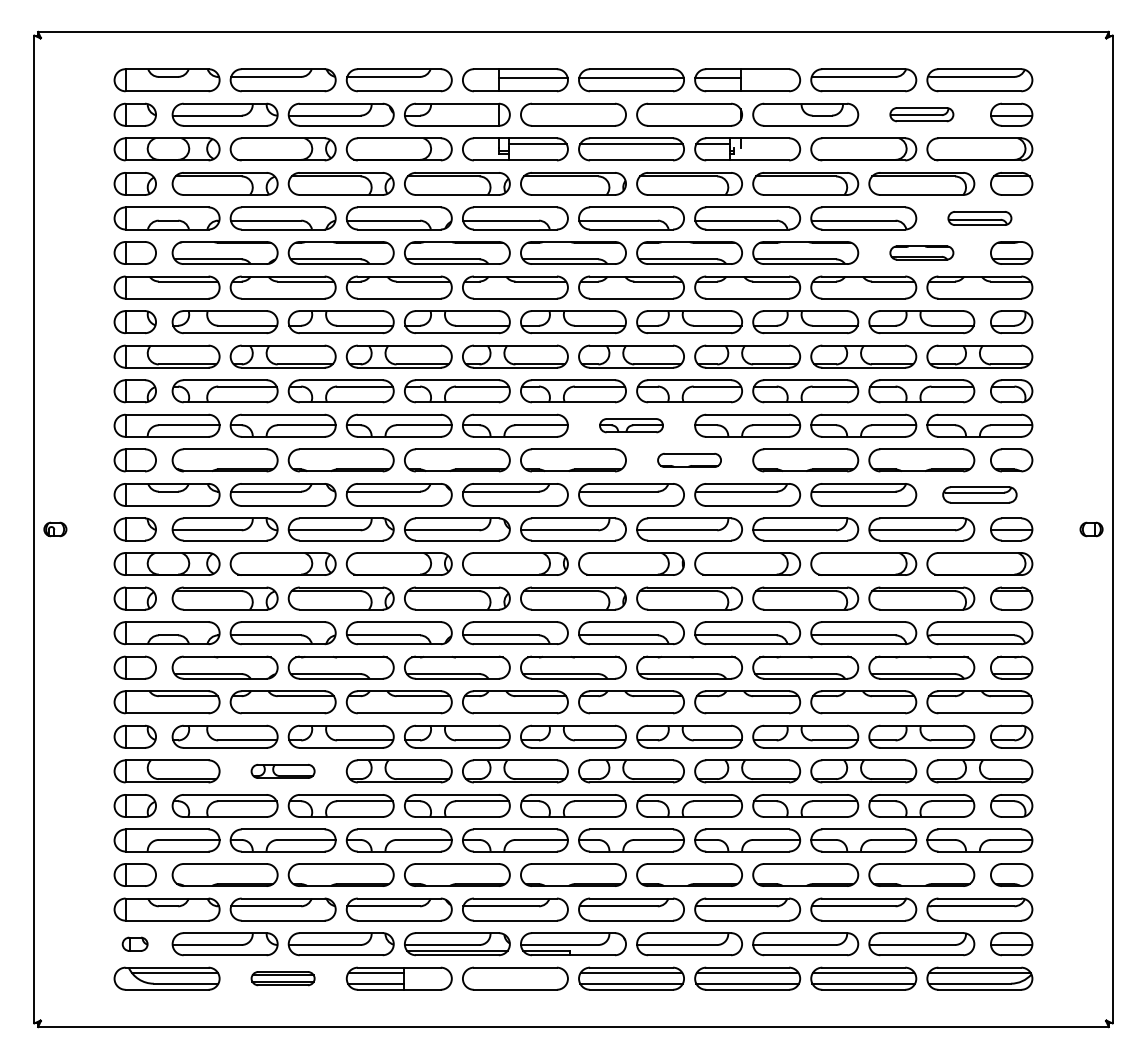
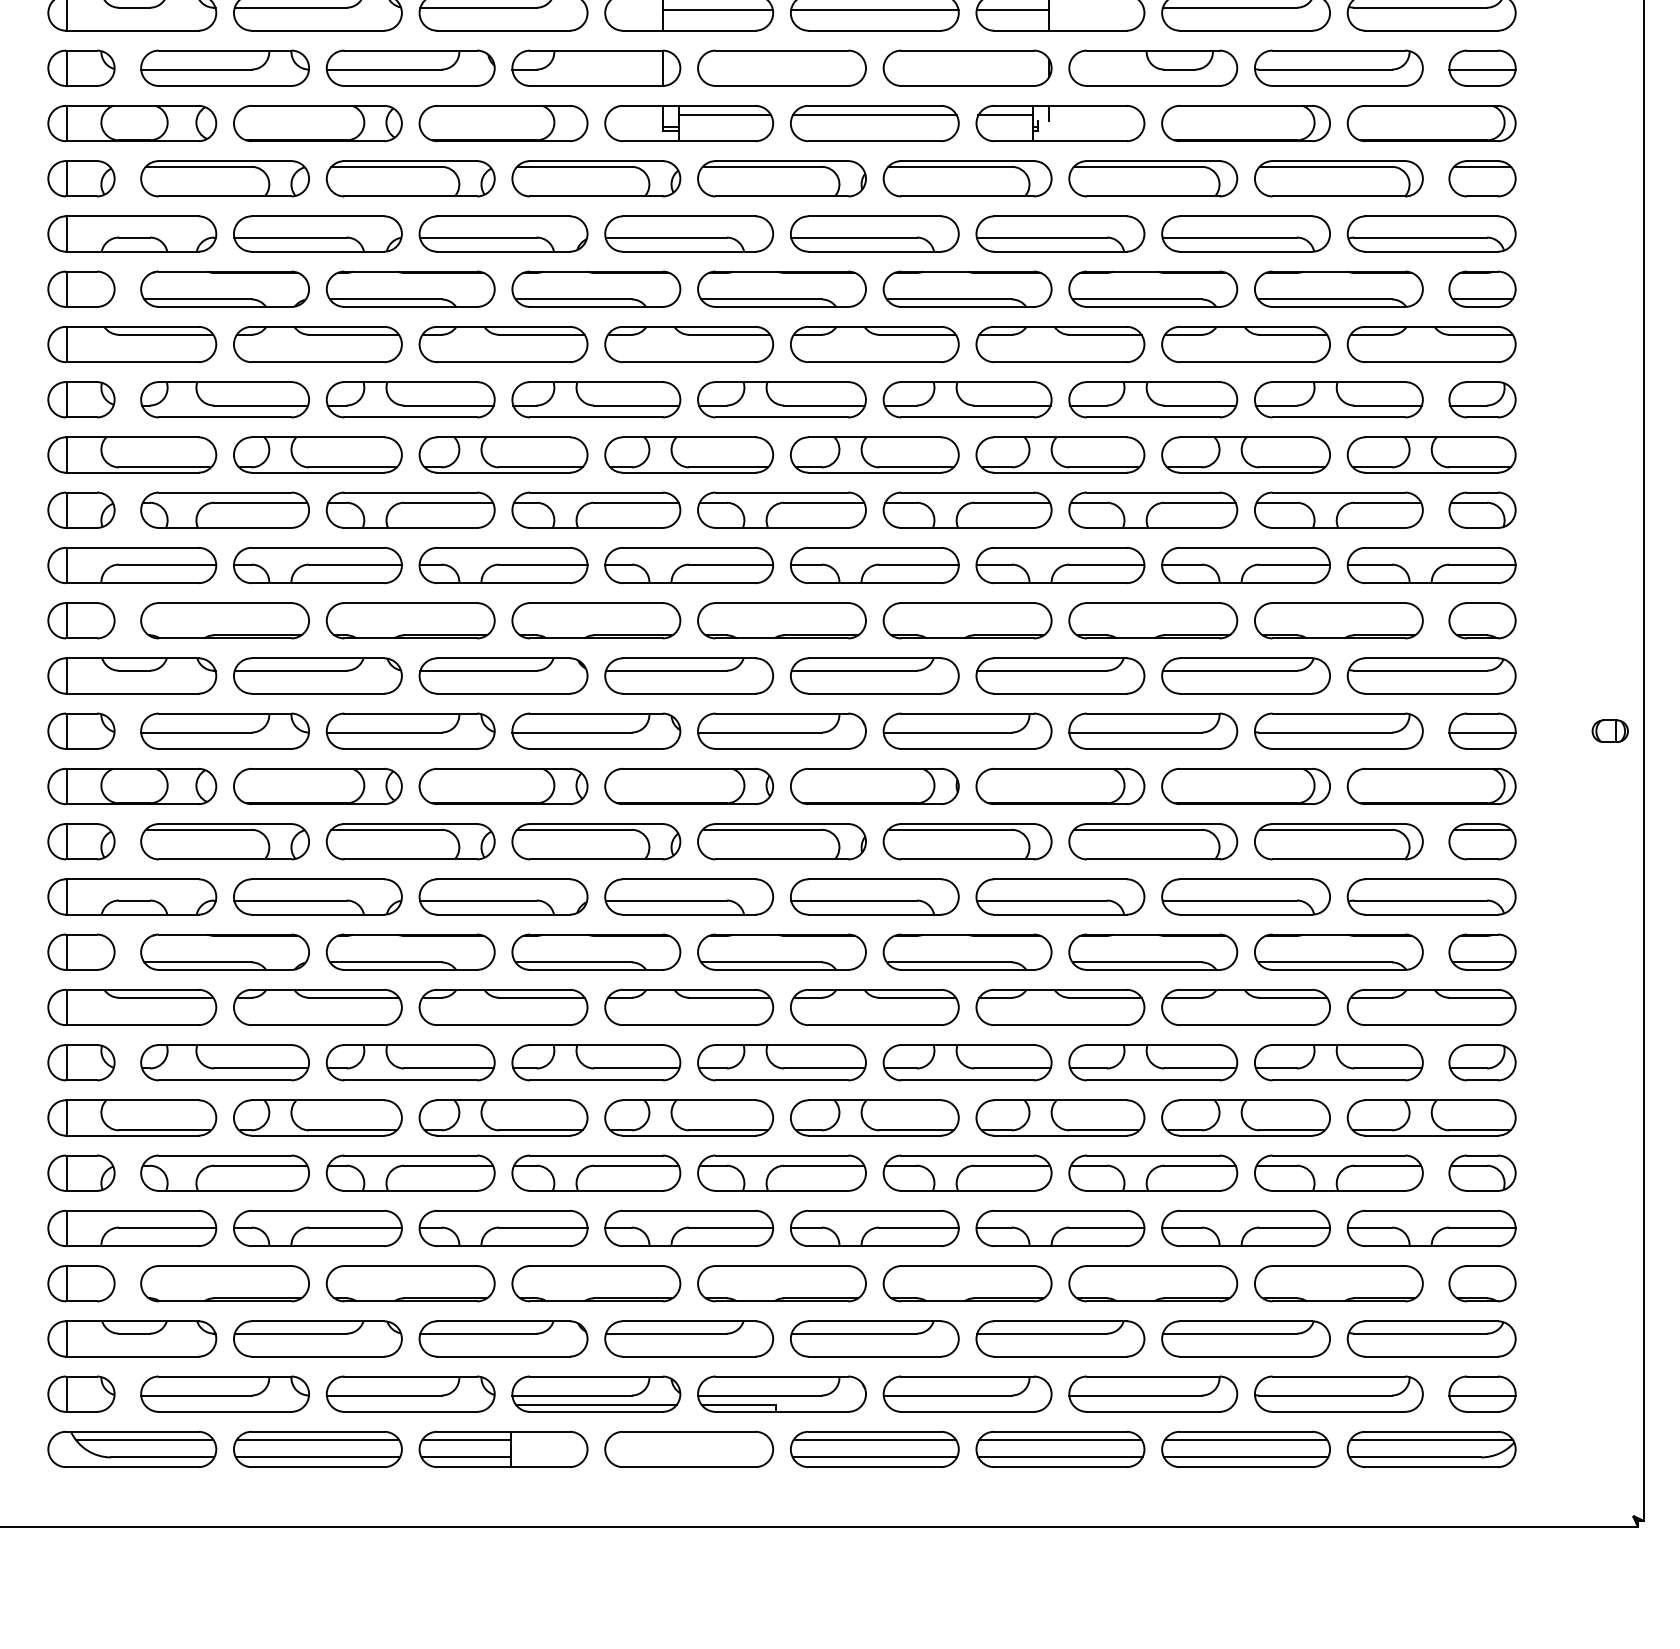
part: (921, 114) -> (1338, 67), size x1.67
part: (979, 218) -> (1431, 234), size x1.67
part: (921, 252) -> (1338, 288), size x1.67
part: (631, 425) -> (874, 564), size x1.67
part: (689, 460) -> (967, 620), size x1.67
part: (979, 494) -> (1431, 675), size x1.43
part: (282, 771) -> (316, 1118), size x1.67
part: (134, 944) -> (80, 1394), size x1.67
part: (282, 978) -> (316, 1449), size x1.67

